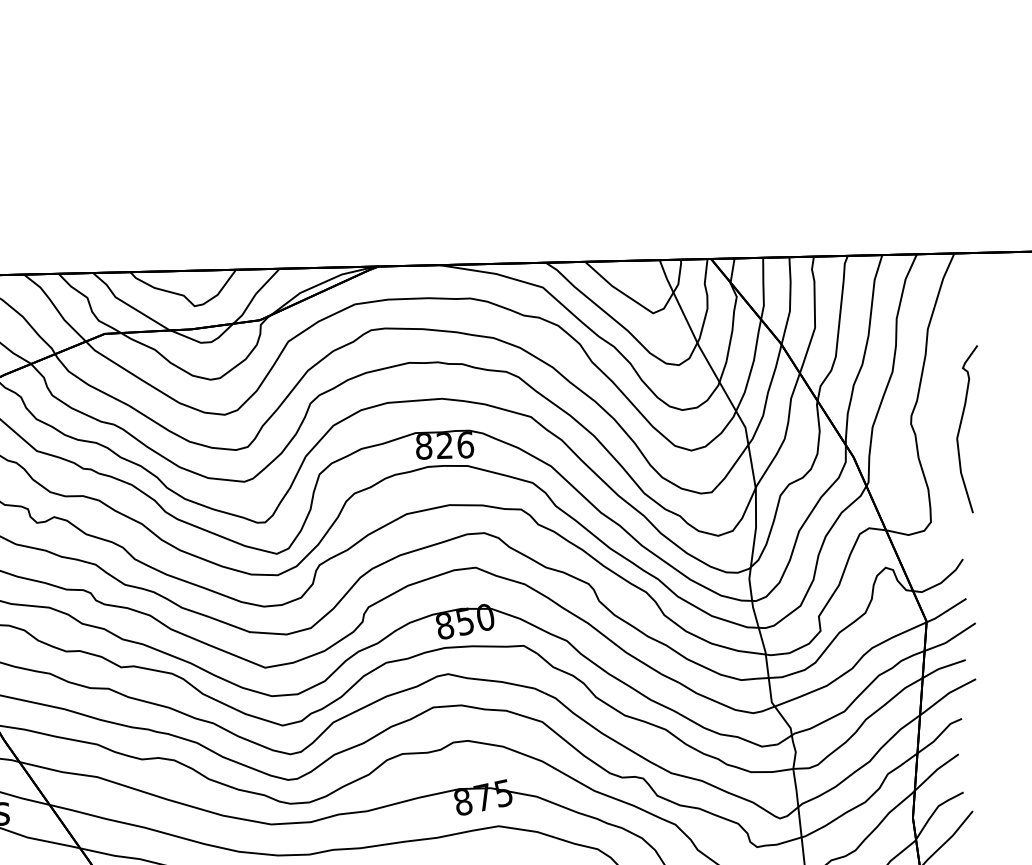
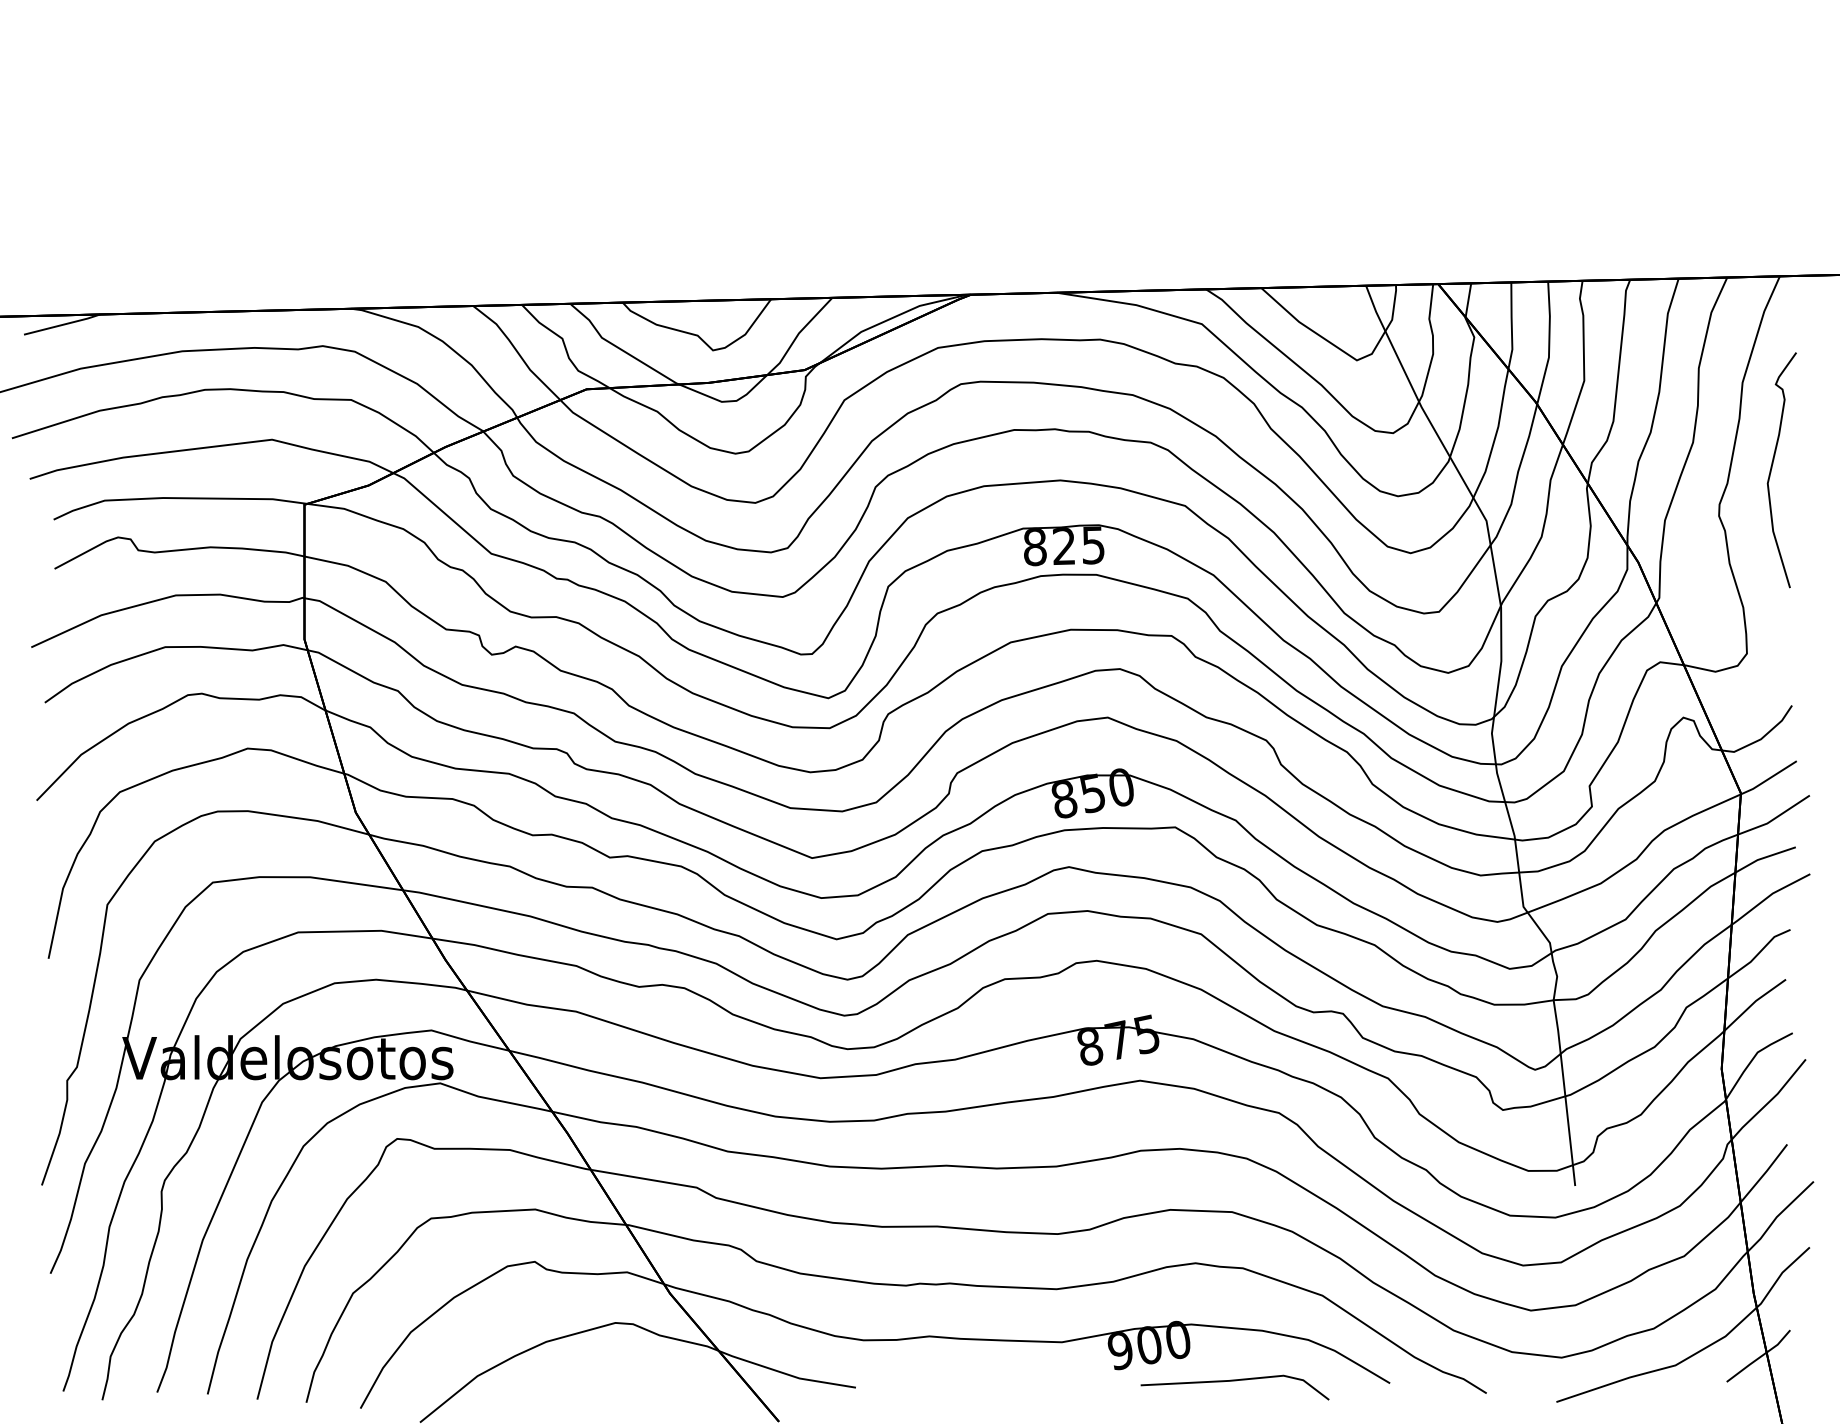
curve: (960, 428) -> (1772, 468), moved
text: (465, 445) -> (1093, 545), 826 -> 825

